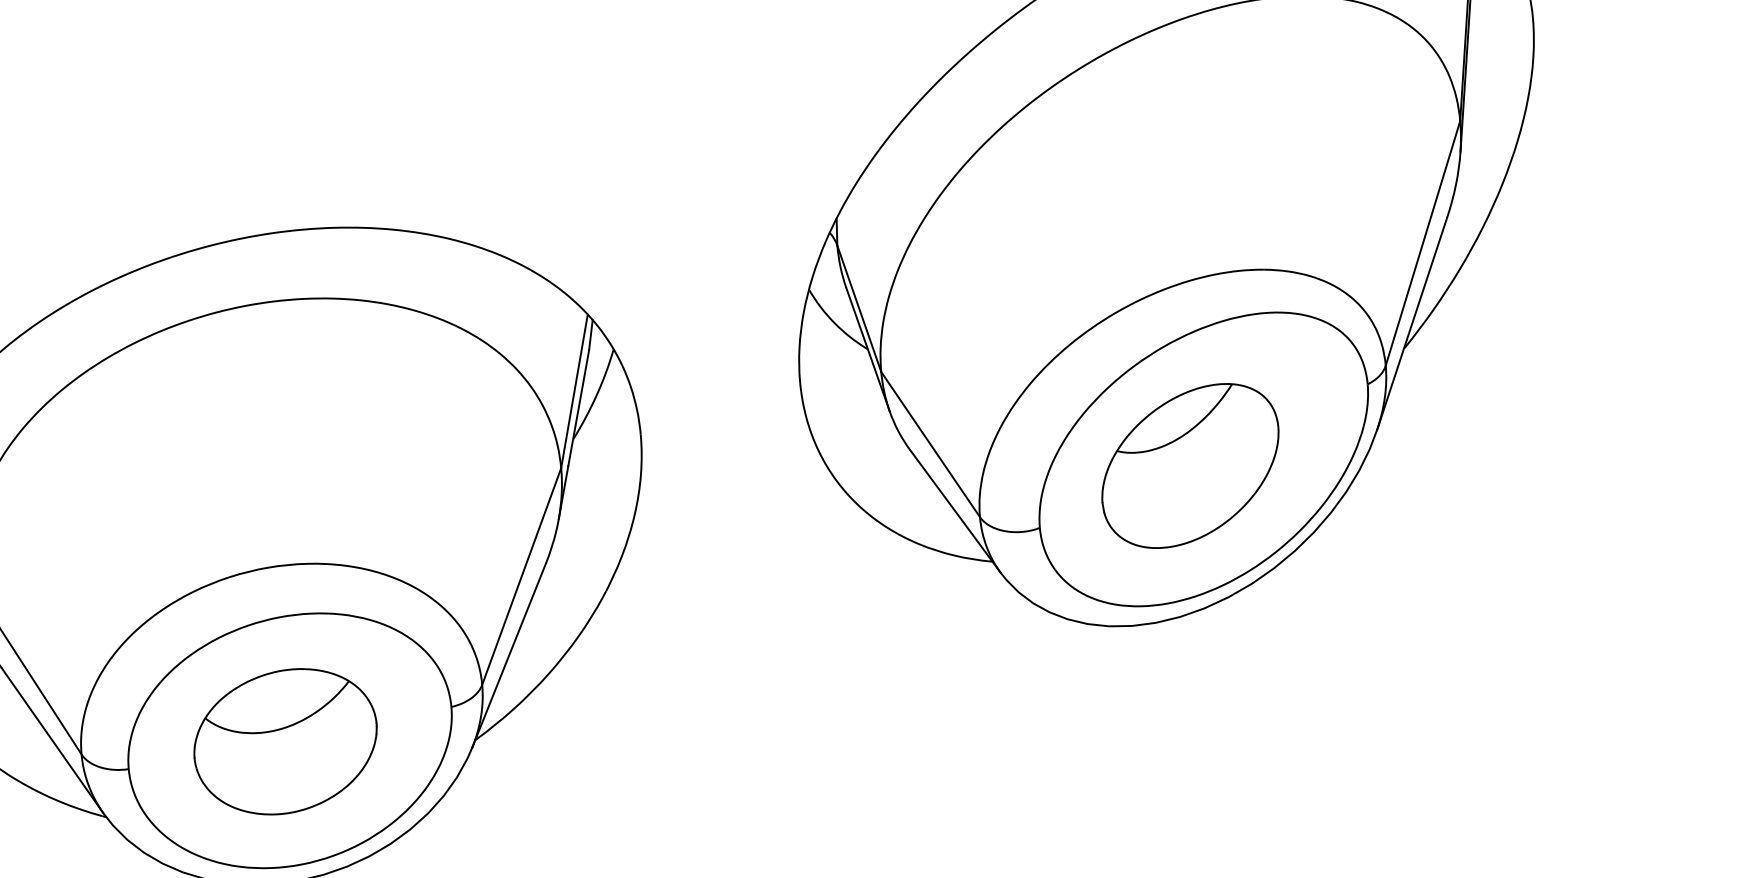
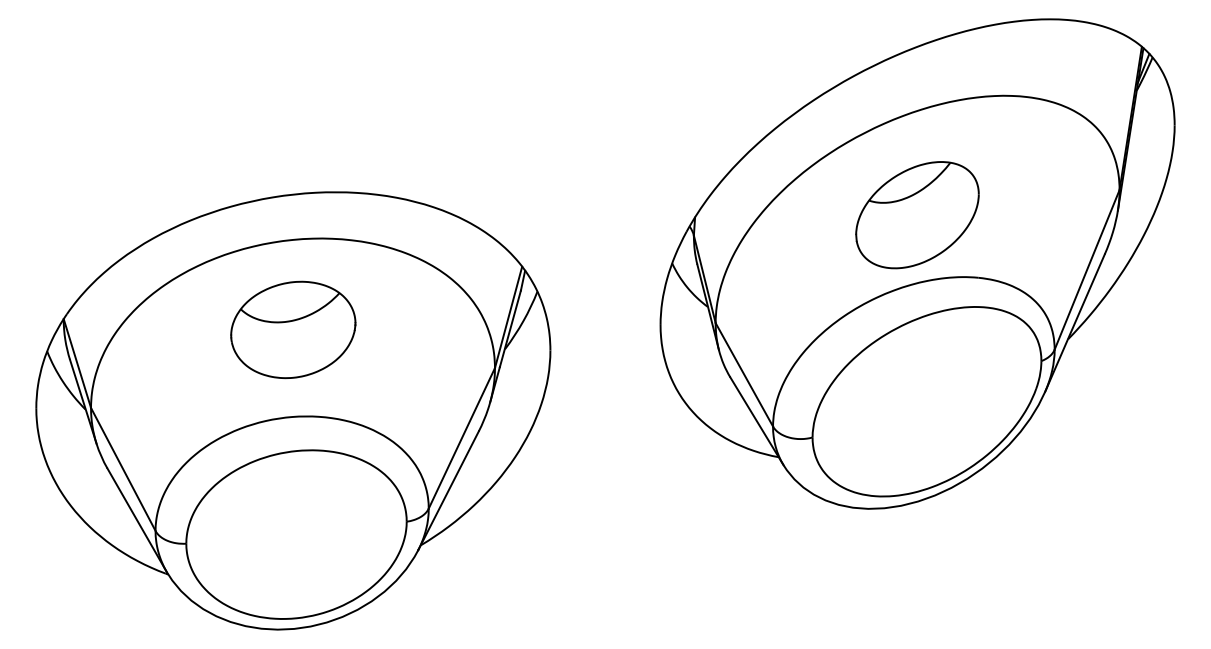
part: (1190, 466) -> (917, 215), moved
part: (285, 741) -> (293, 329), moved

